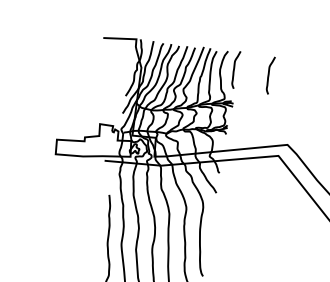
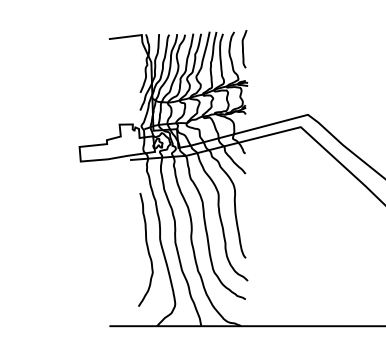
curve: (268, 75) -> (278, 49), removed

